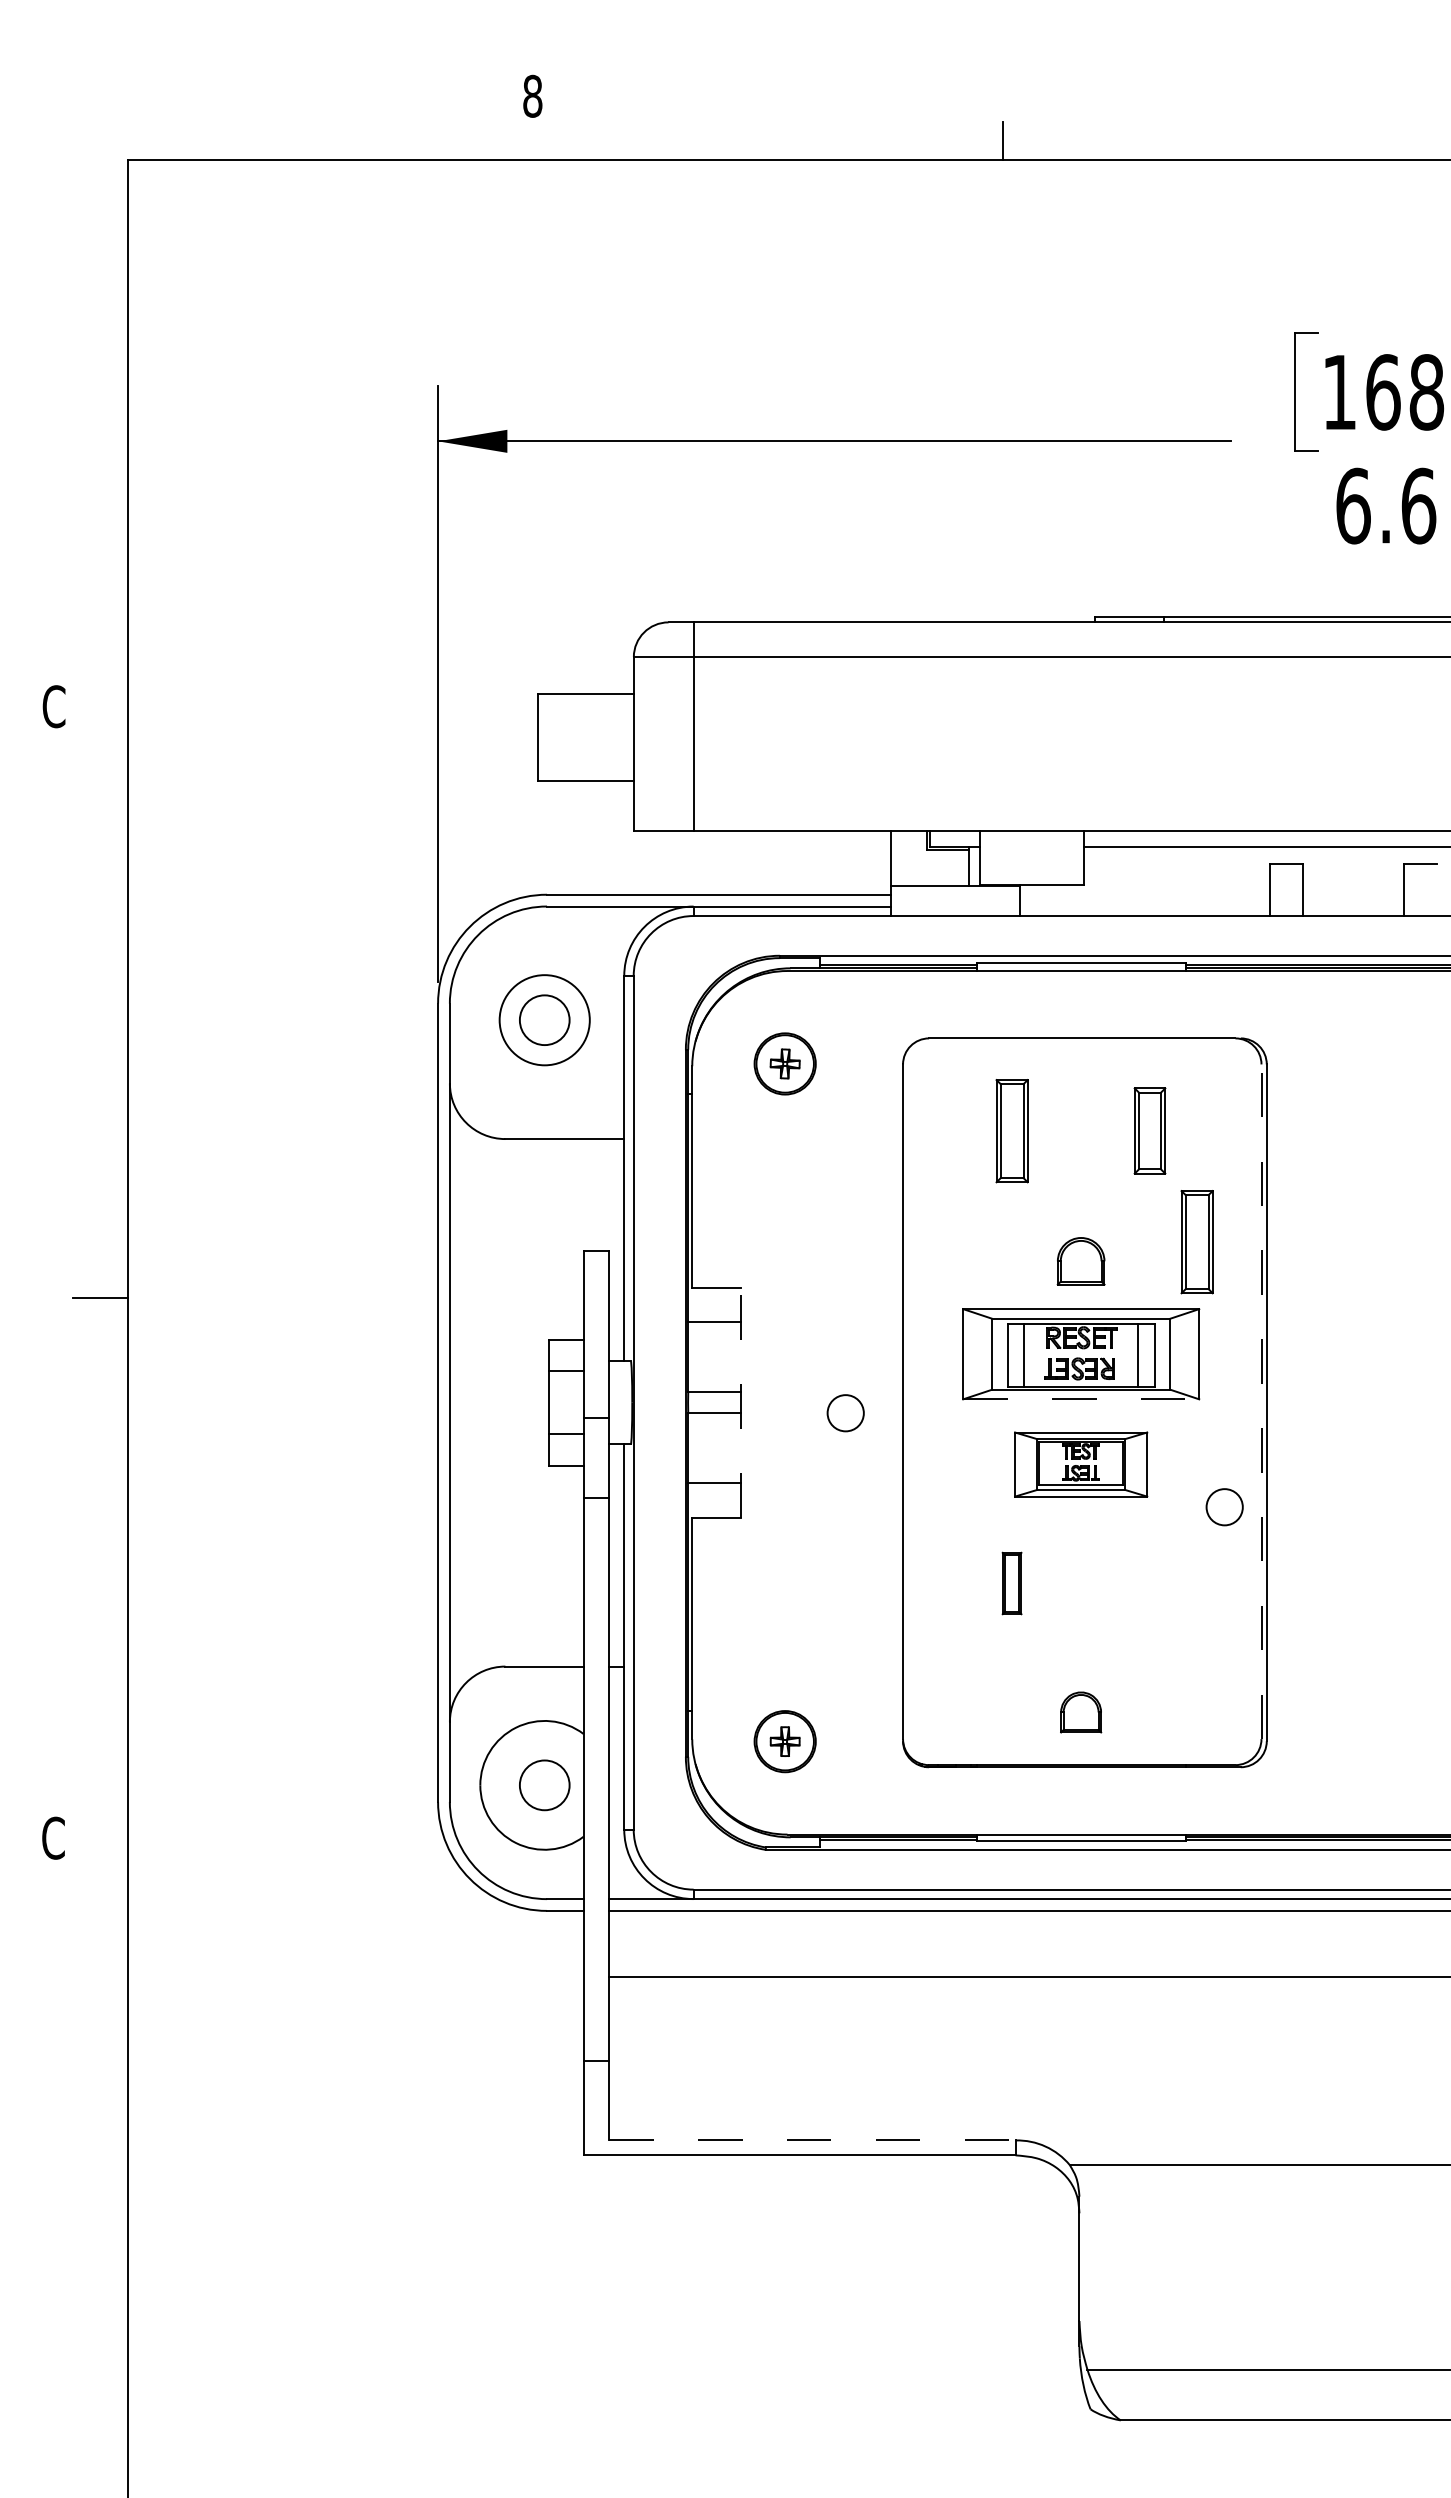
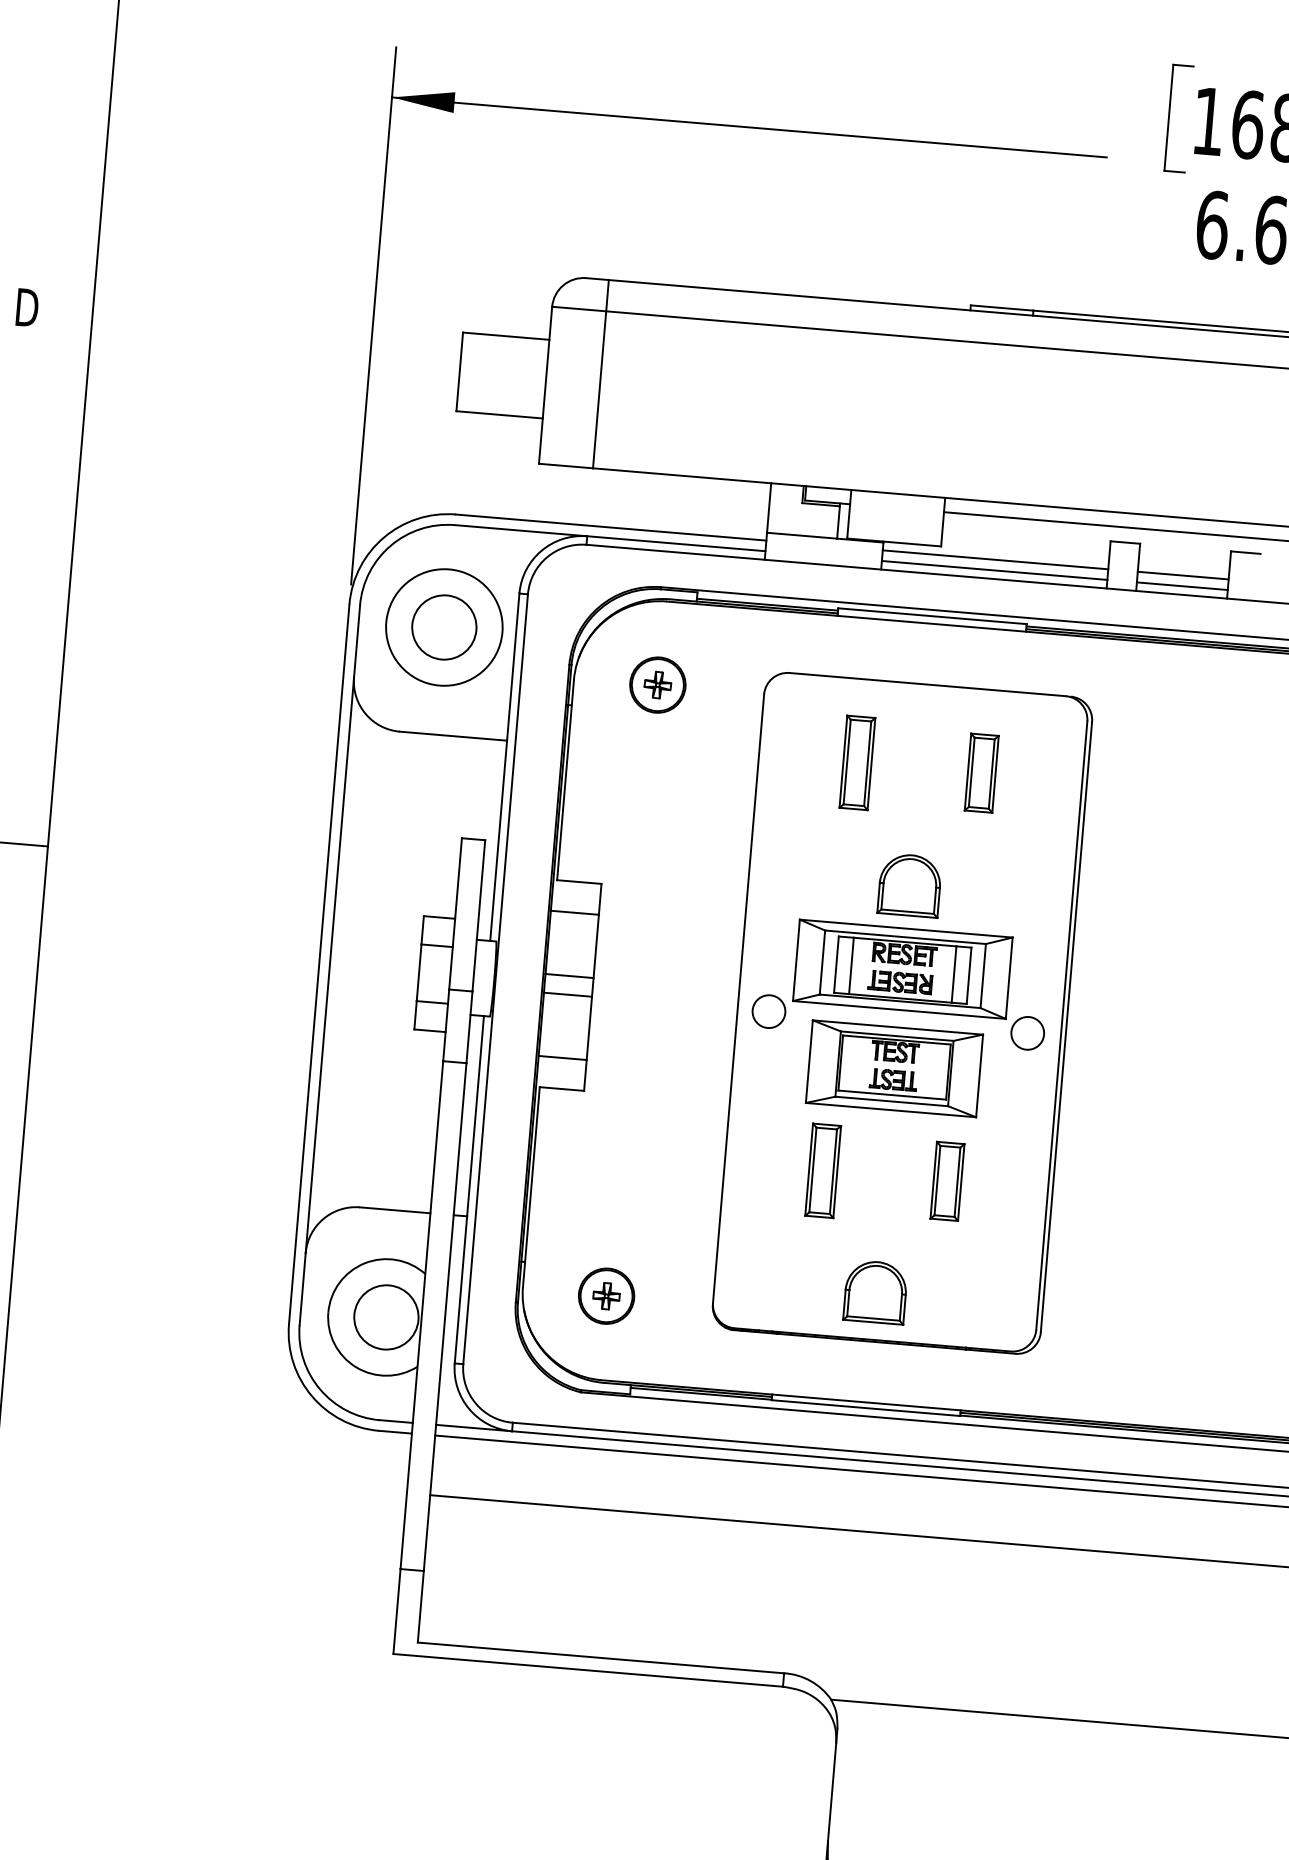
text: (54, 706) -> (26, 307), C -> D
line: (1145, 894) -> (995, 559), added
line: (1353, 894) -> (1183, 575), added
line: (1145, 906) -> (994, 570), added
line: (1353, 906) -> (1182, 586), added
circle: (544, 1019) -> (444, 626), size x1.43
circle: (544, 1019) -> (444, 626), size x1.43
part: (1196, 1242) -> (1015, 877), removed
part: (1080, 1261) -> (909, 885), size x1.43
line: (1081, 1399) -> (899, 1010), dashed -> solid
line: (1261, 1401) -> (1061, 1025), dashed -> solid
line: (741, 1402) -> (592, 987), dashed -> solid
circle: (845, 1413) -> (768, 1011), moved
part: (1080, 1464) -> (893, 1068), size x1.43
circle: (1224, 1507) -> (1027, 1033), moved
part: (1011, 1583) -> (822, 1170), size x1.67
part: (1149, 1583) -> (947, 1181), added
part: (1080, 1712) -> (875, 1292), size x1.67
circle: (544, 1784) -> (386, 1316), size x1.43
line: (812, 2140) -> (600, 1657), dashed -> solid

